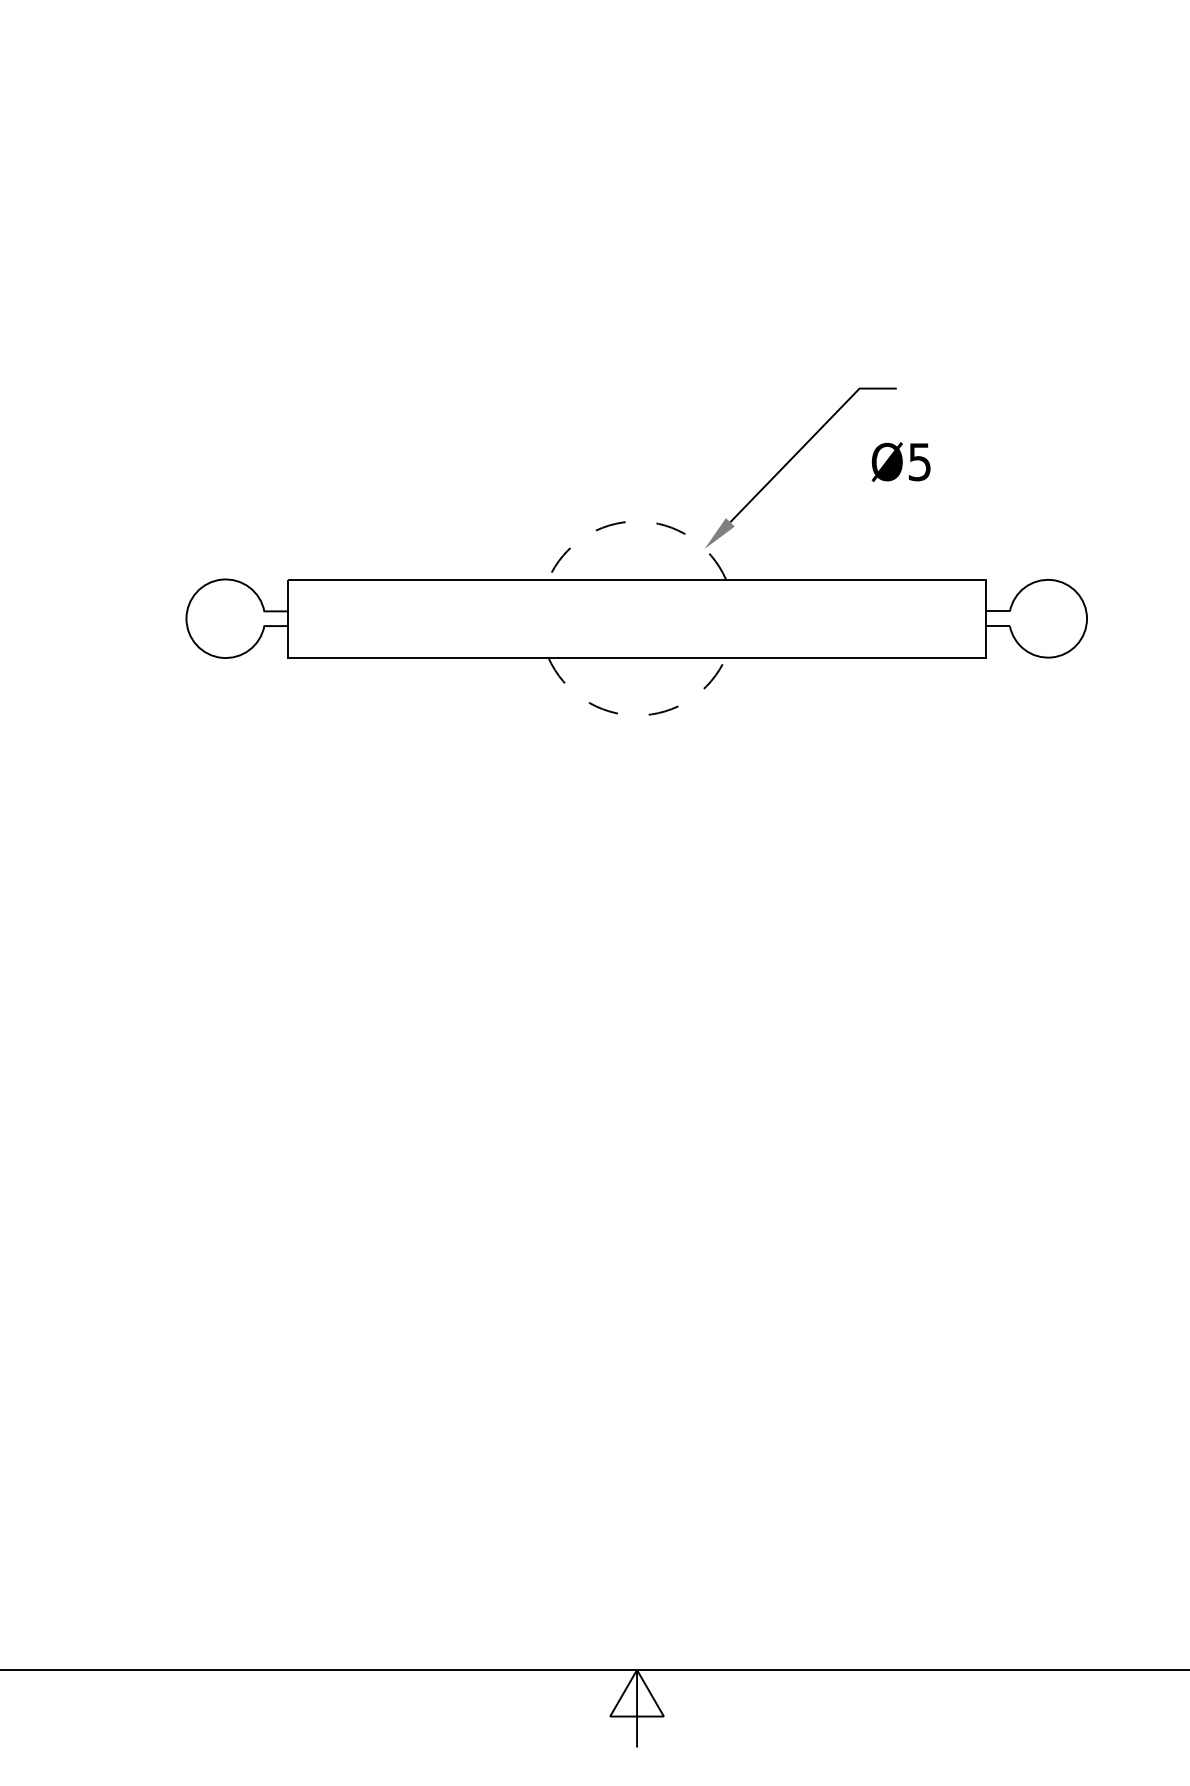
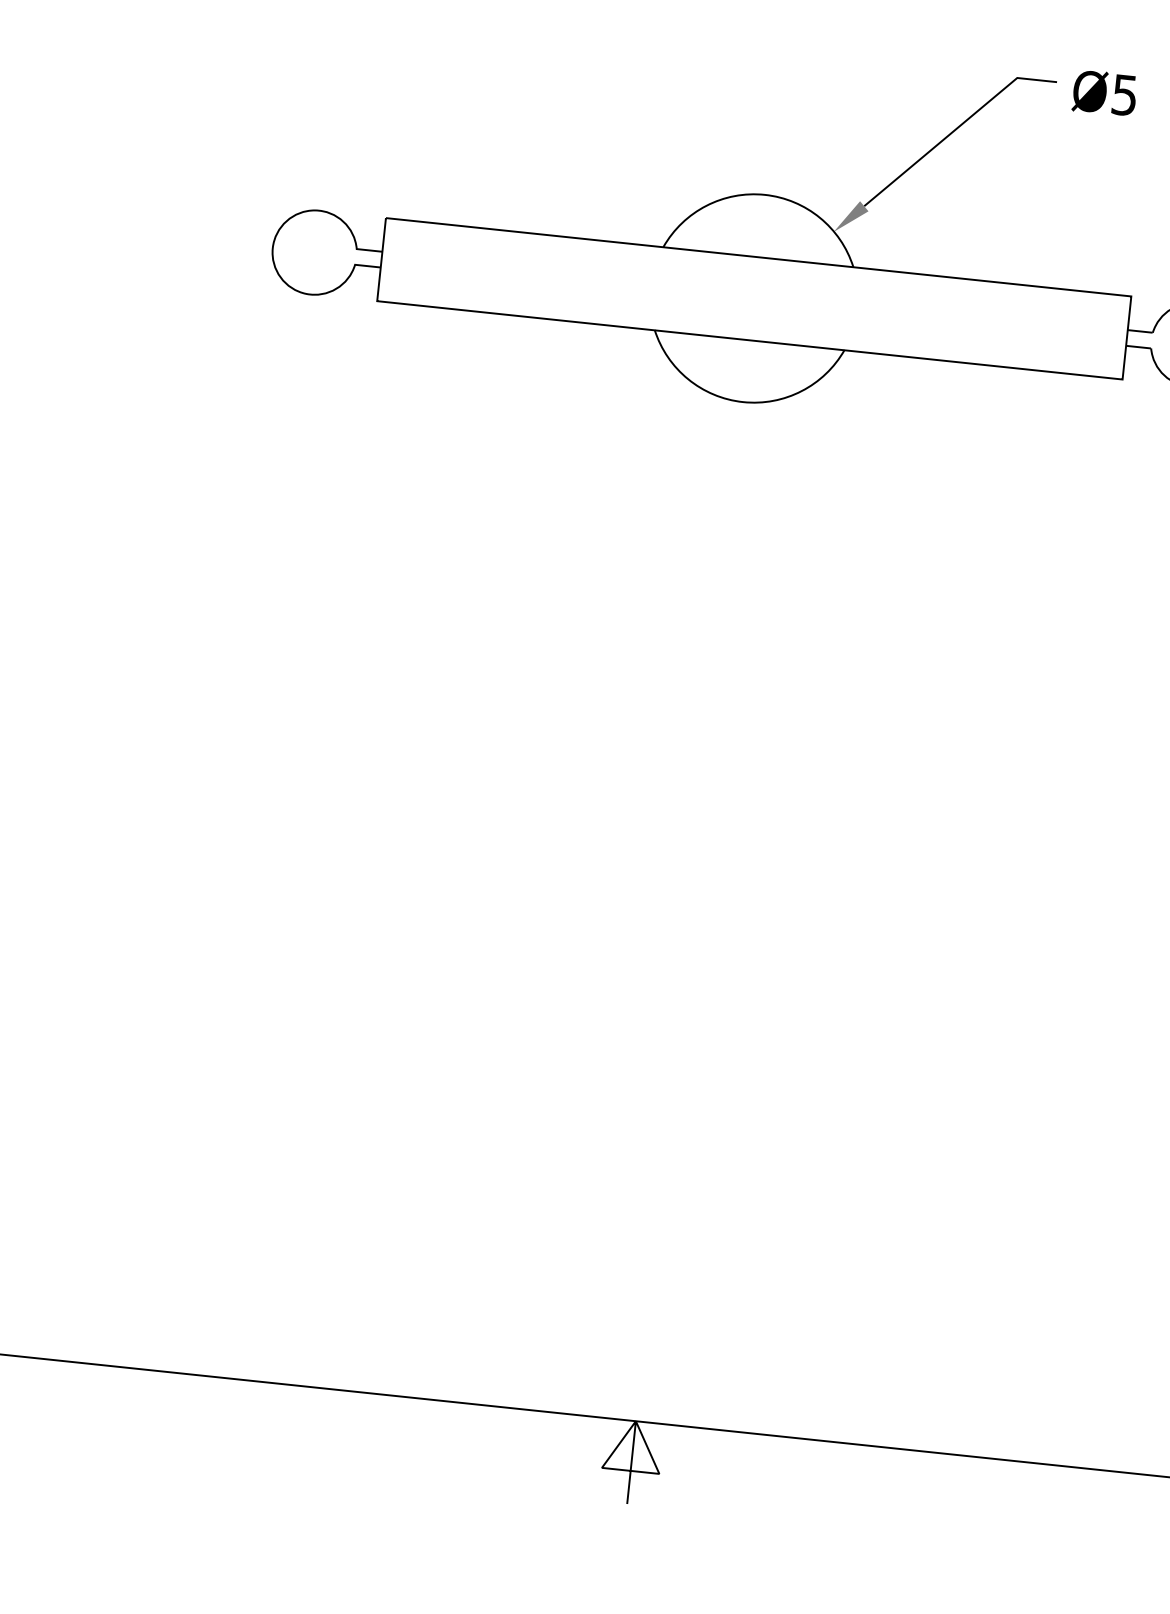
text: (900, 462) -> (1104, 93), moved
arc: (637, 521) -> (765, 194), dashed -> solid
arc: (637, 715) -> (743, 402), dashed -> solid

